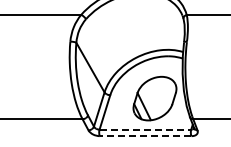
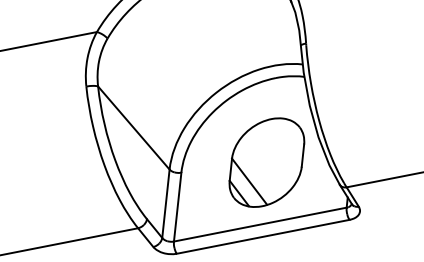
line: (145, 129) -> (260, 224), dashed -> solid
line: (145, 136) -> (263, 237), dashed -> solid

